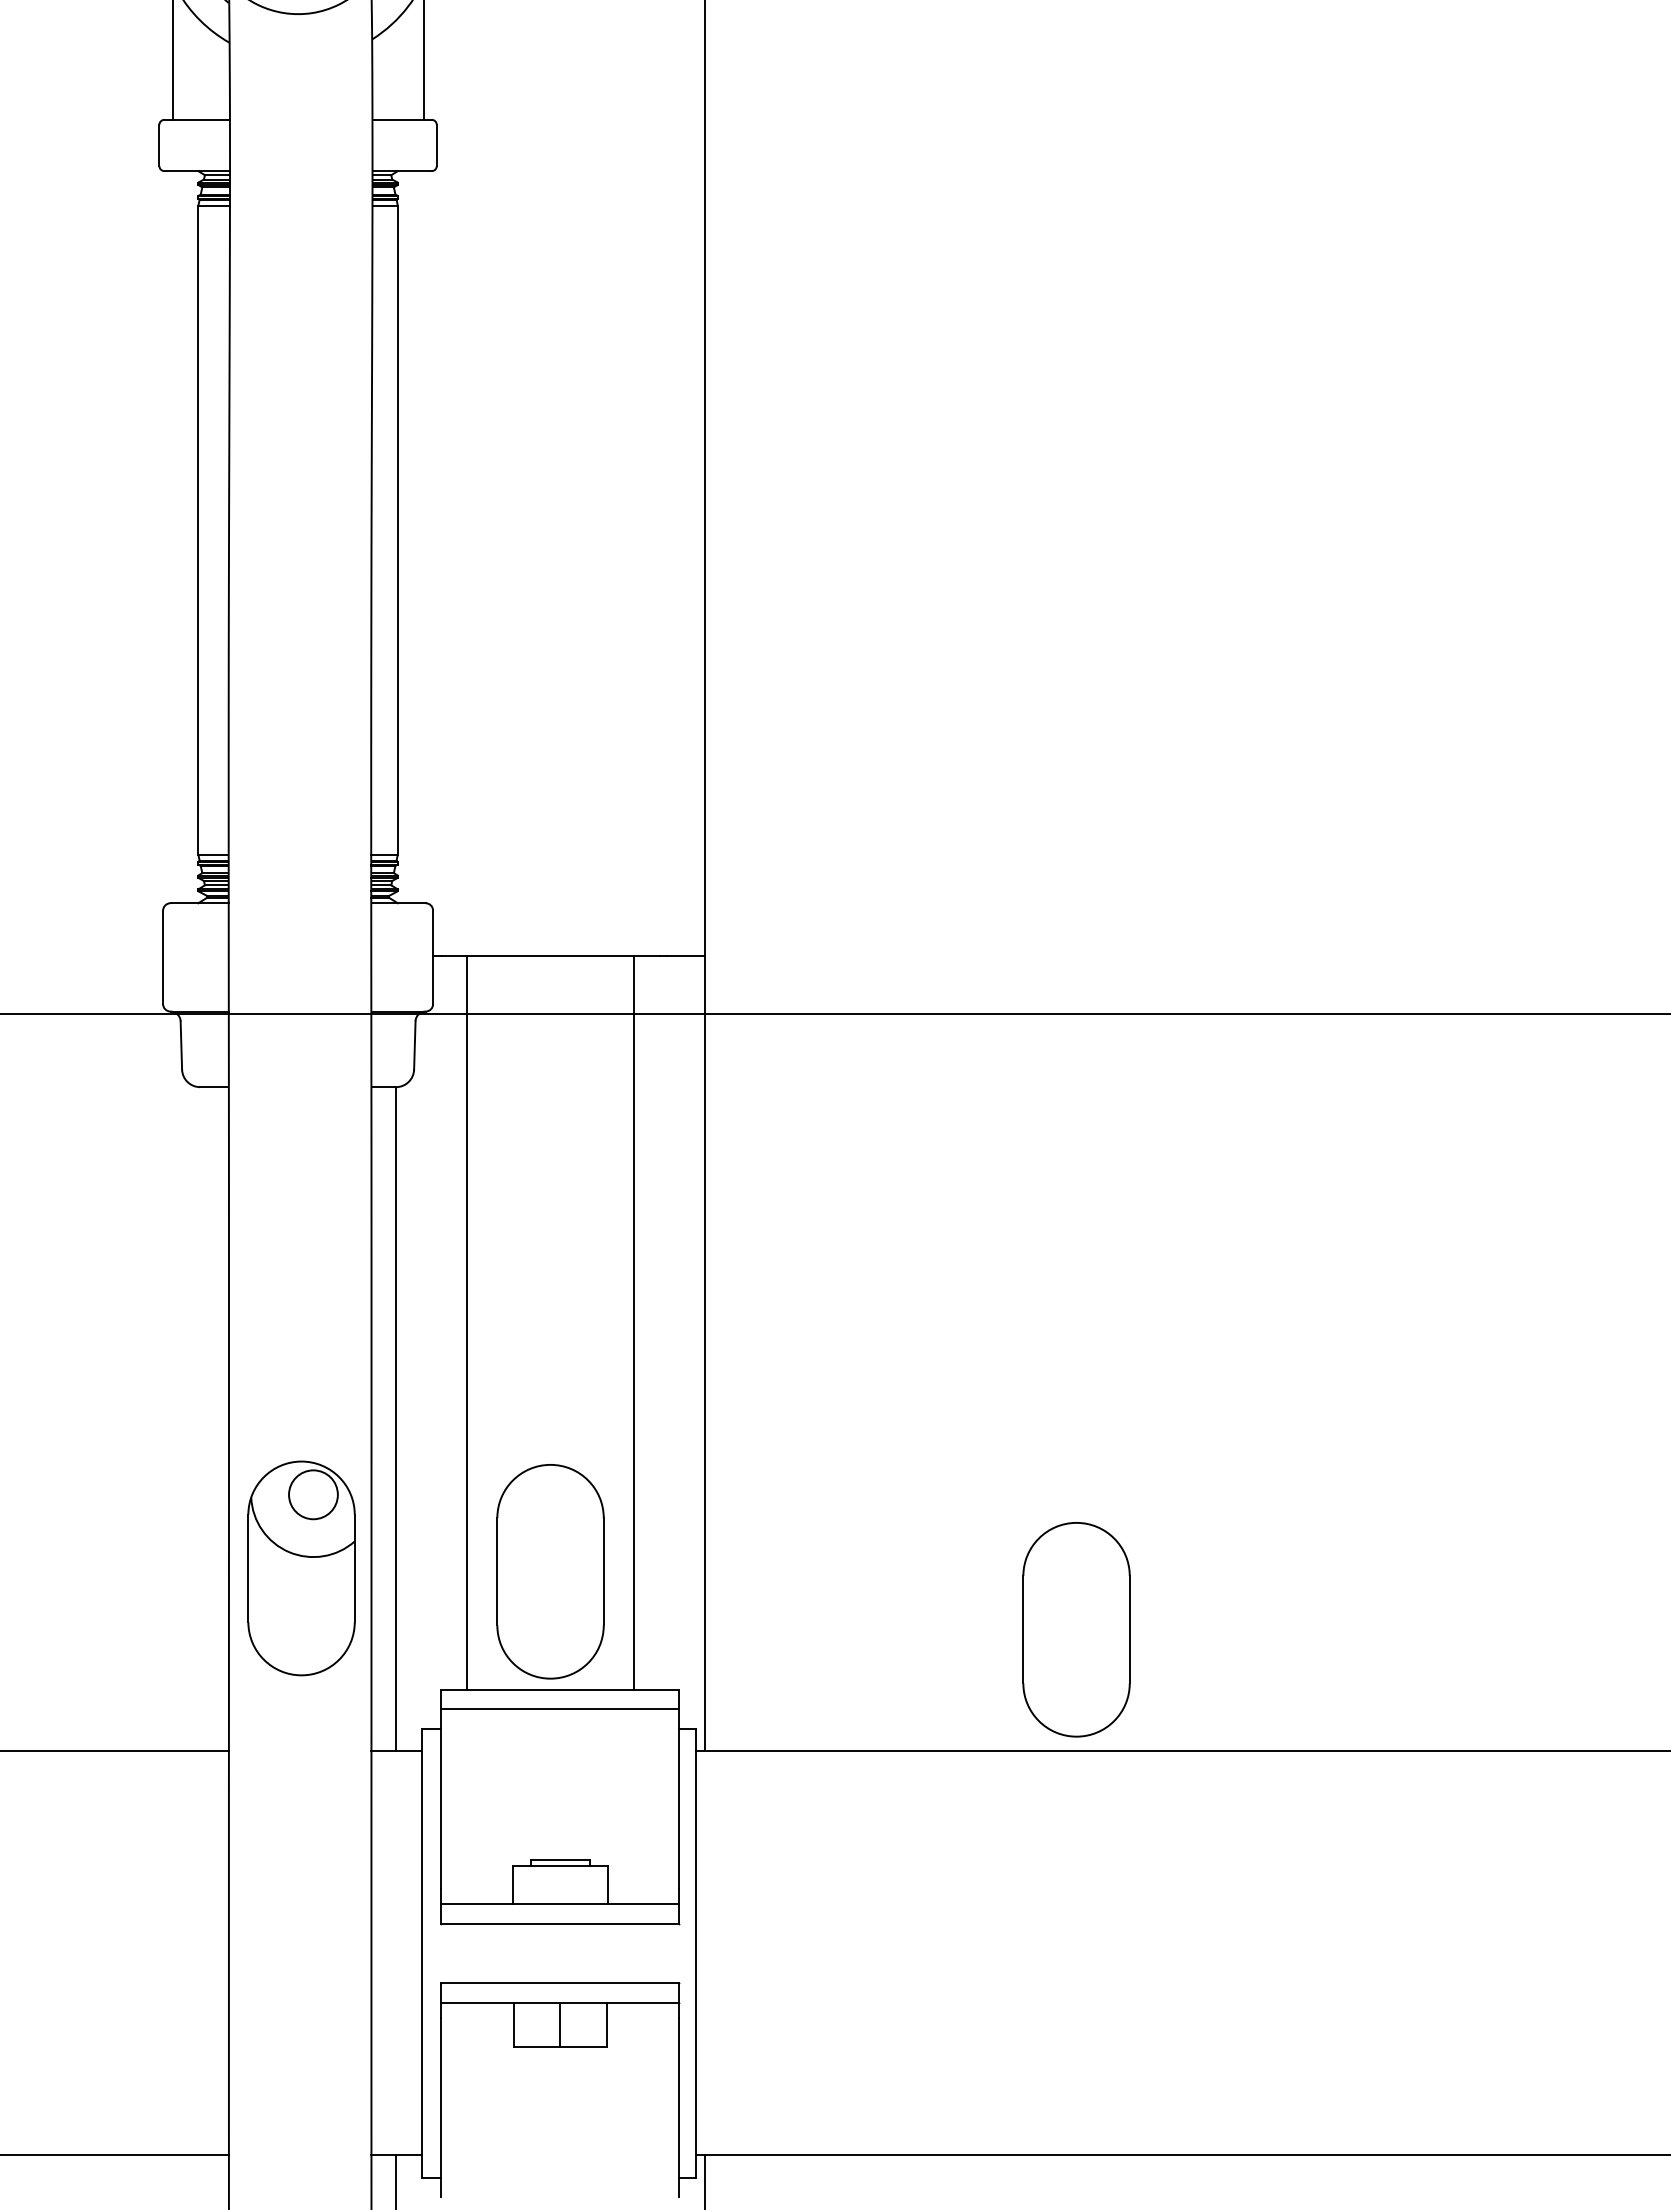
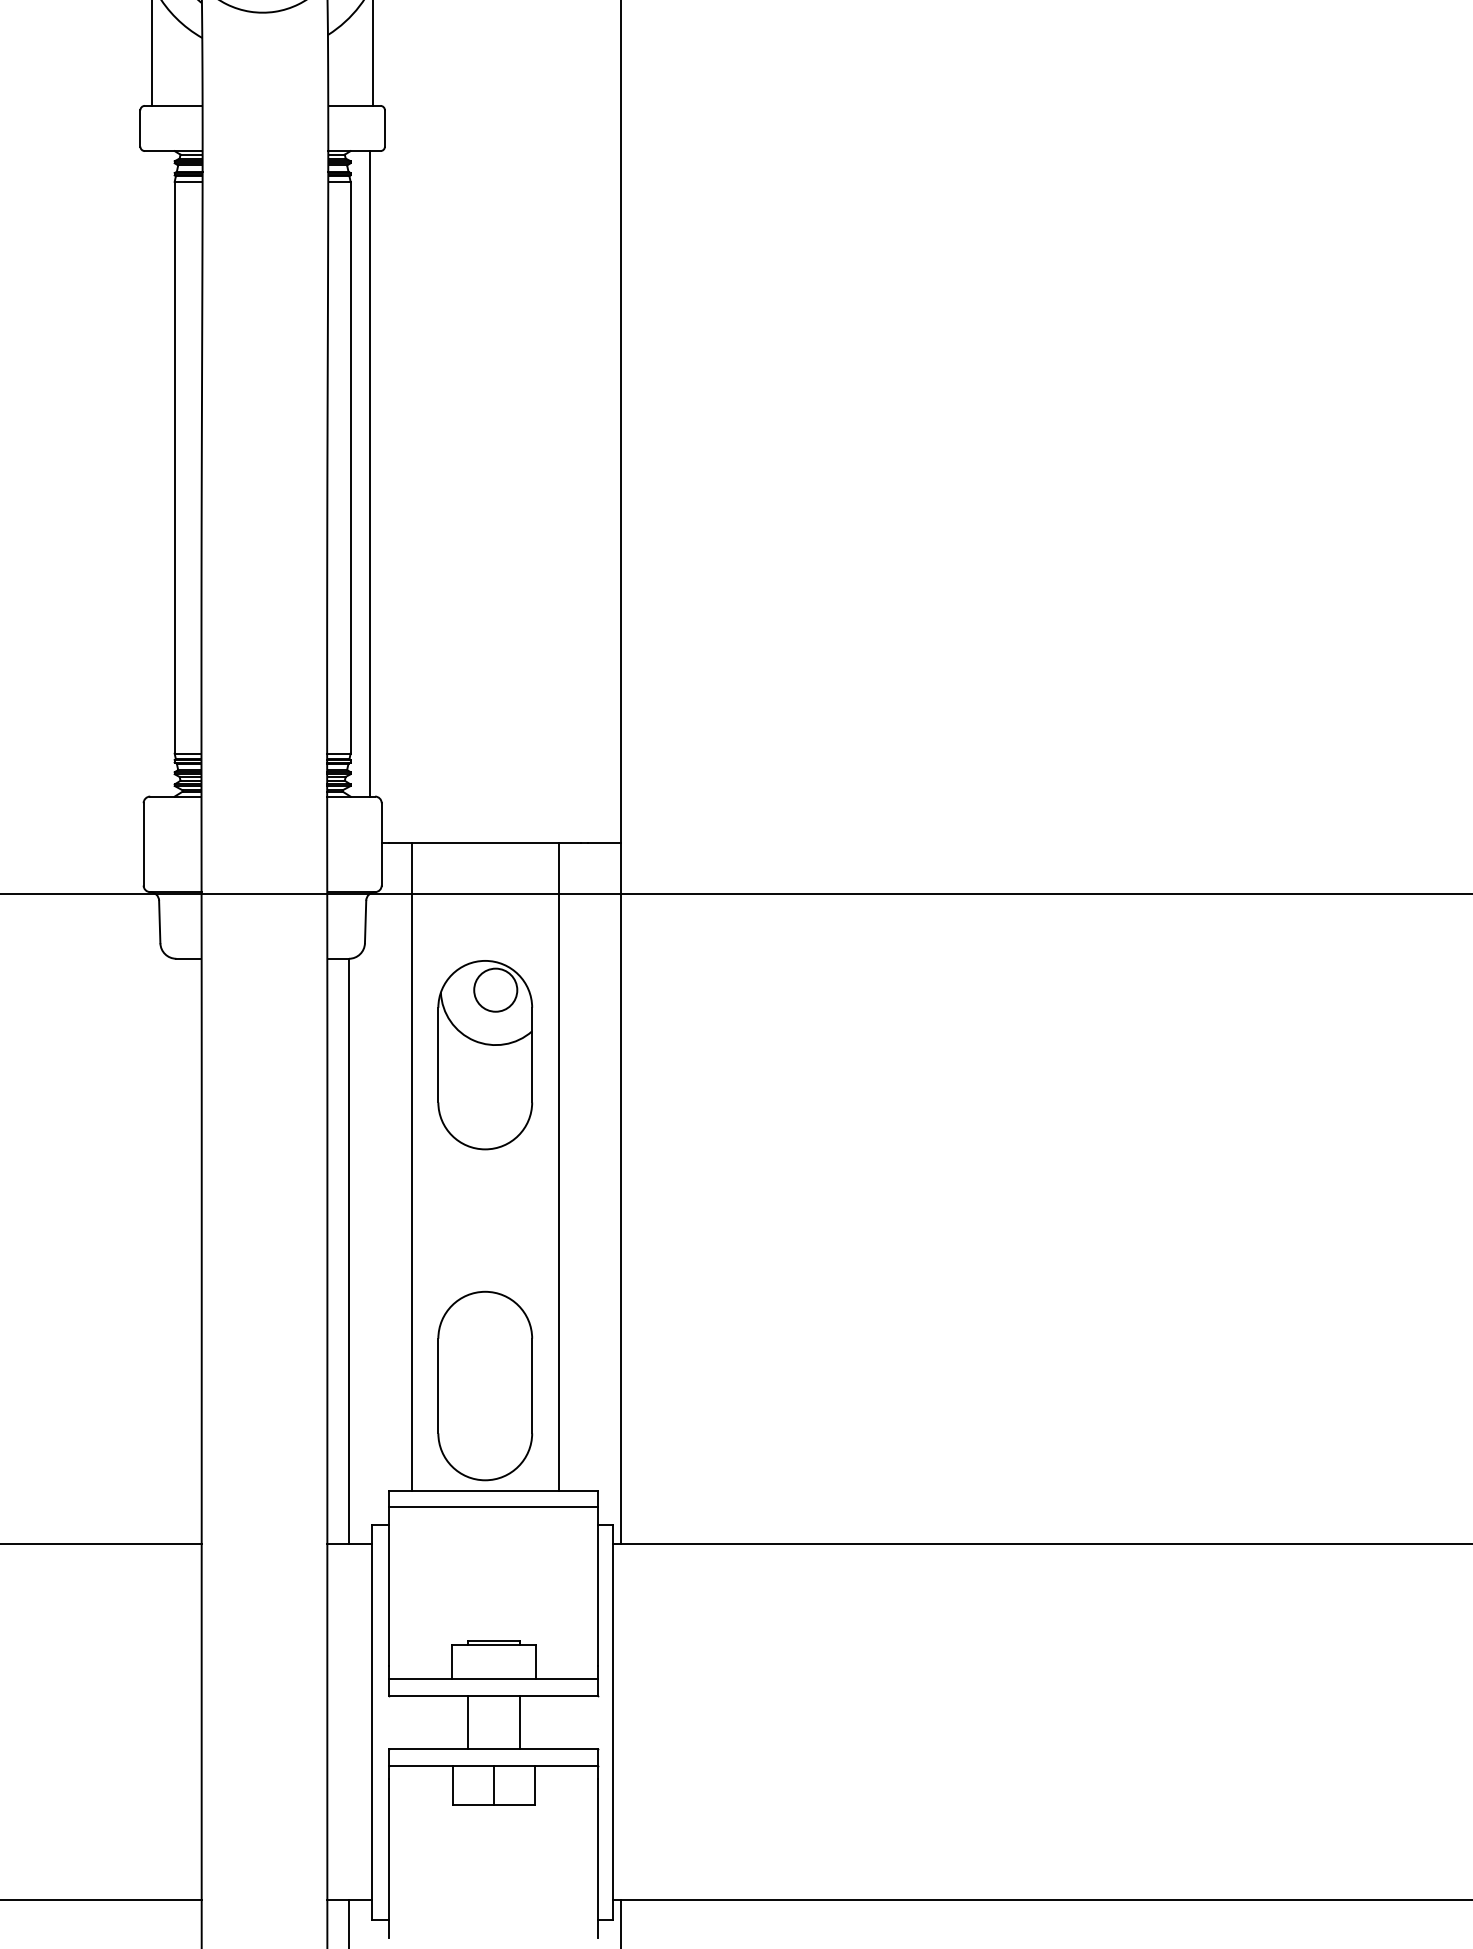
line: (419, 537) -> (369, 474), added
part: (301, 1568) -> (485, 1055), moved
part: (1076, 1629) -> (948, 1436), removed
line: (530, 1952) -> (467, 1721), added
line: (589, 1952) -> (519, 1721), added

